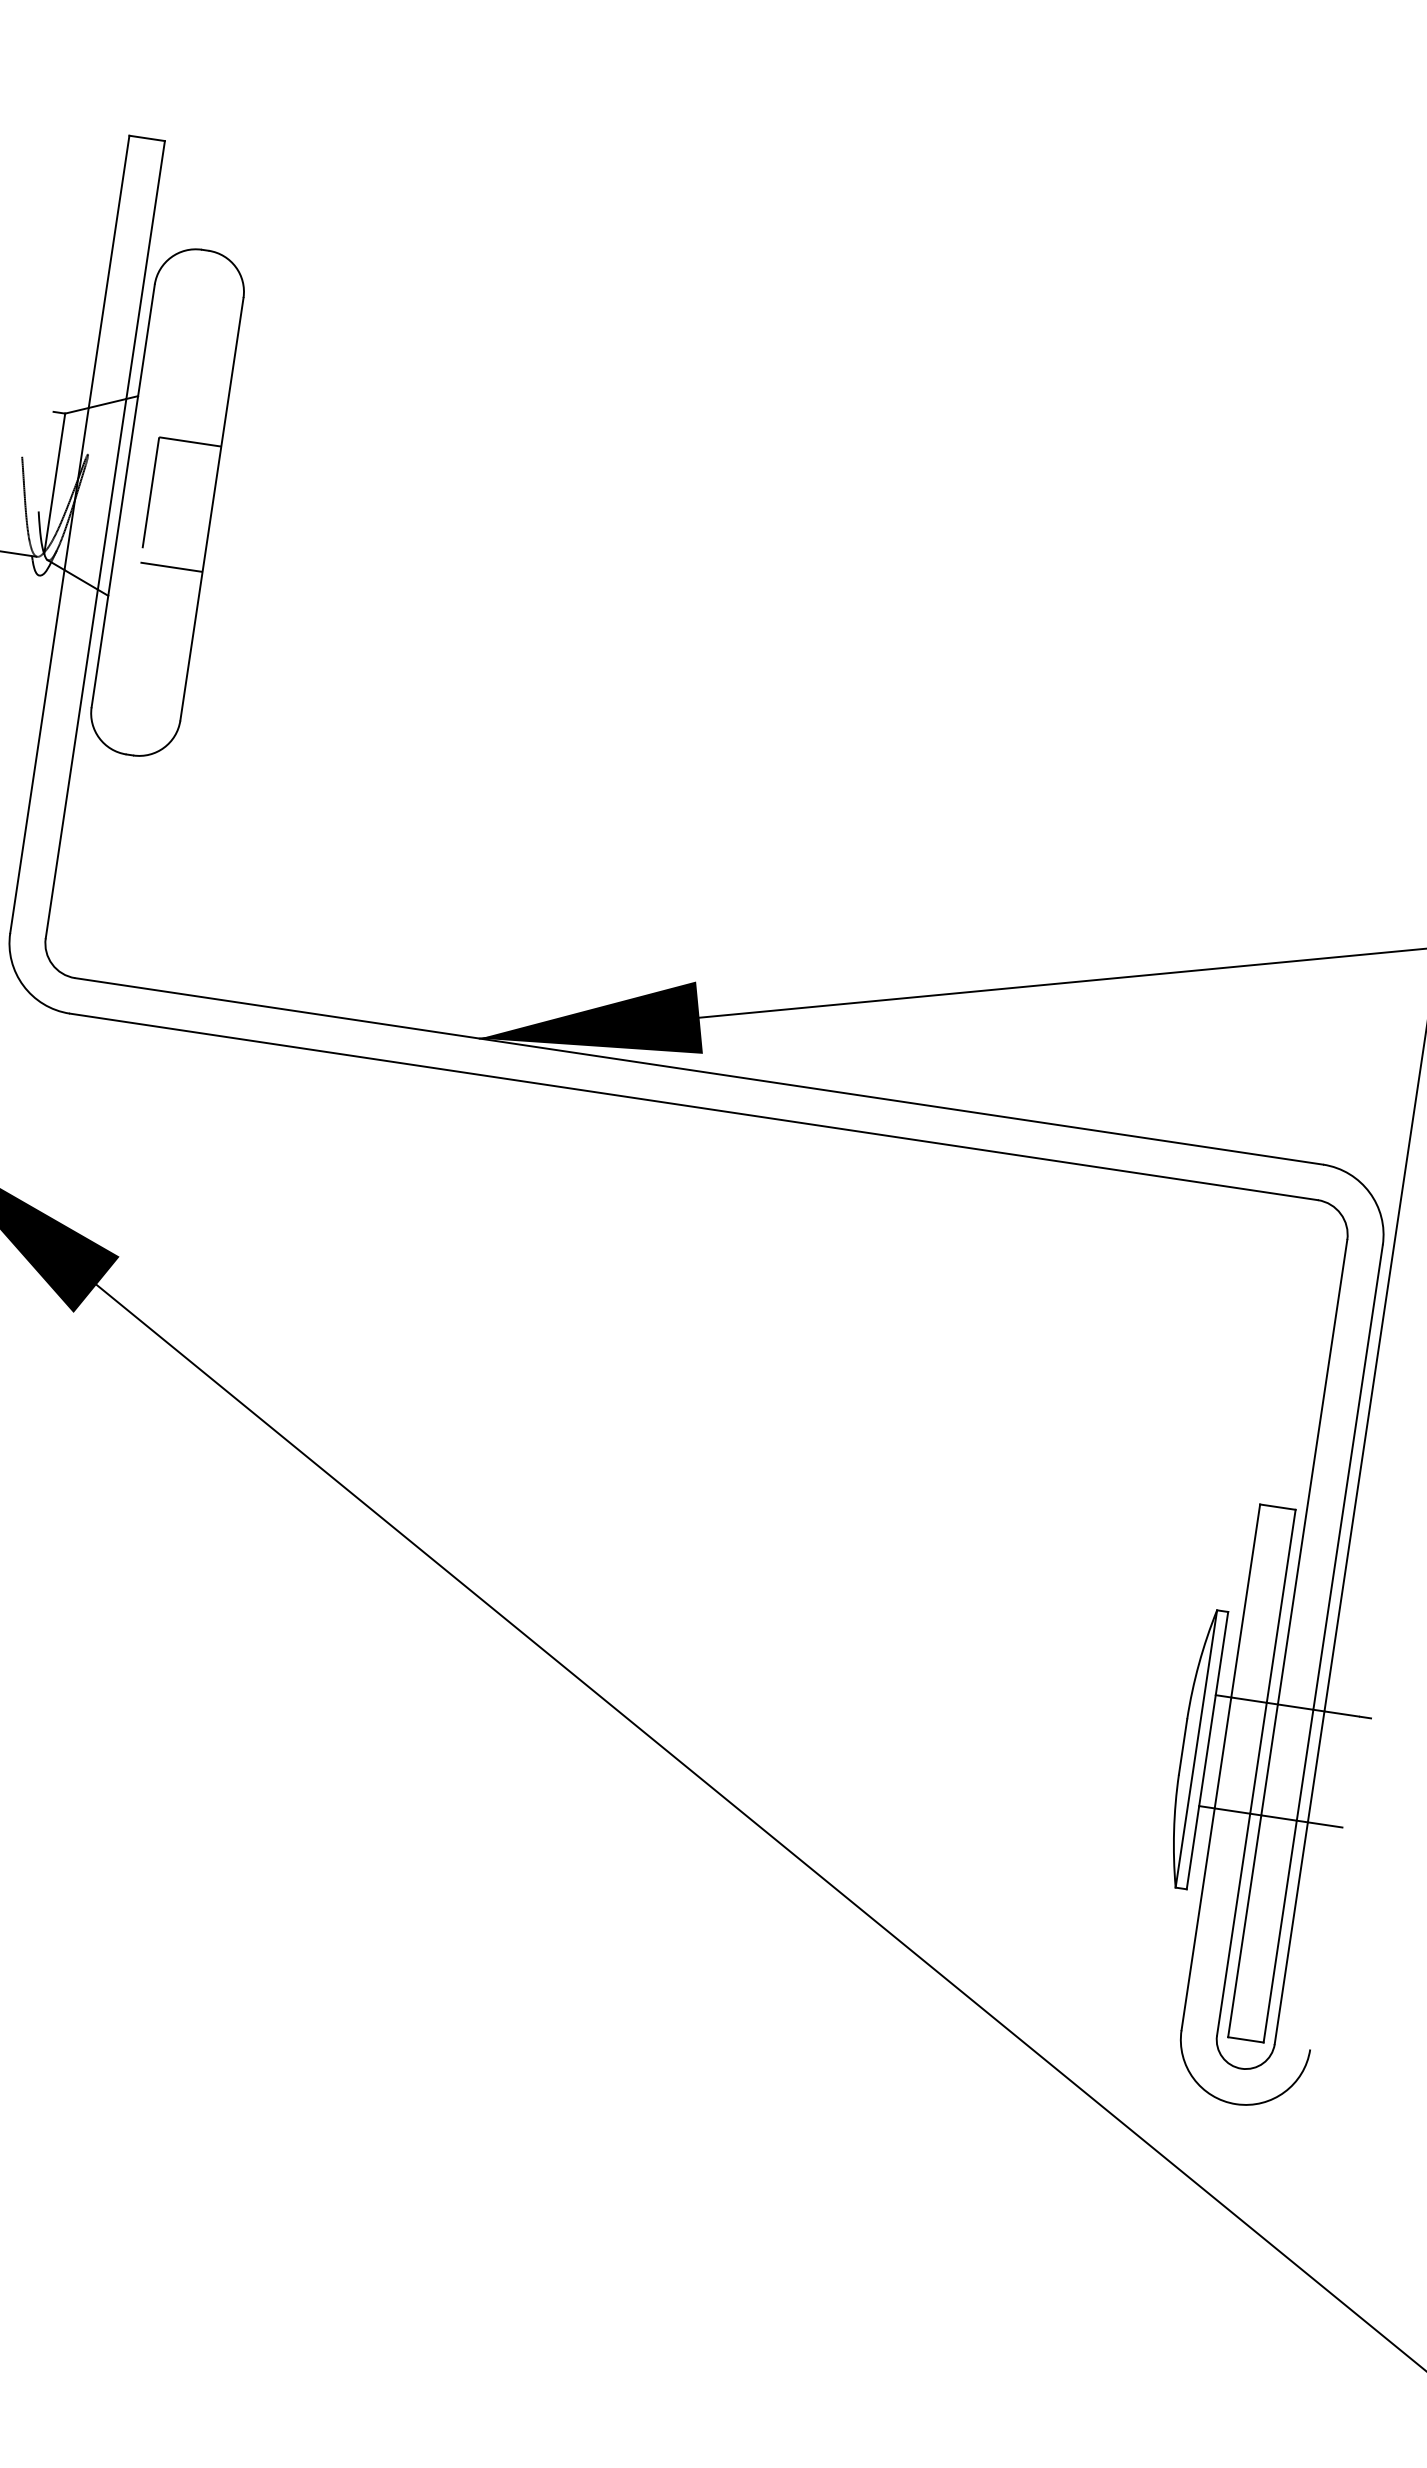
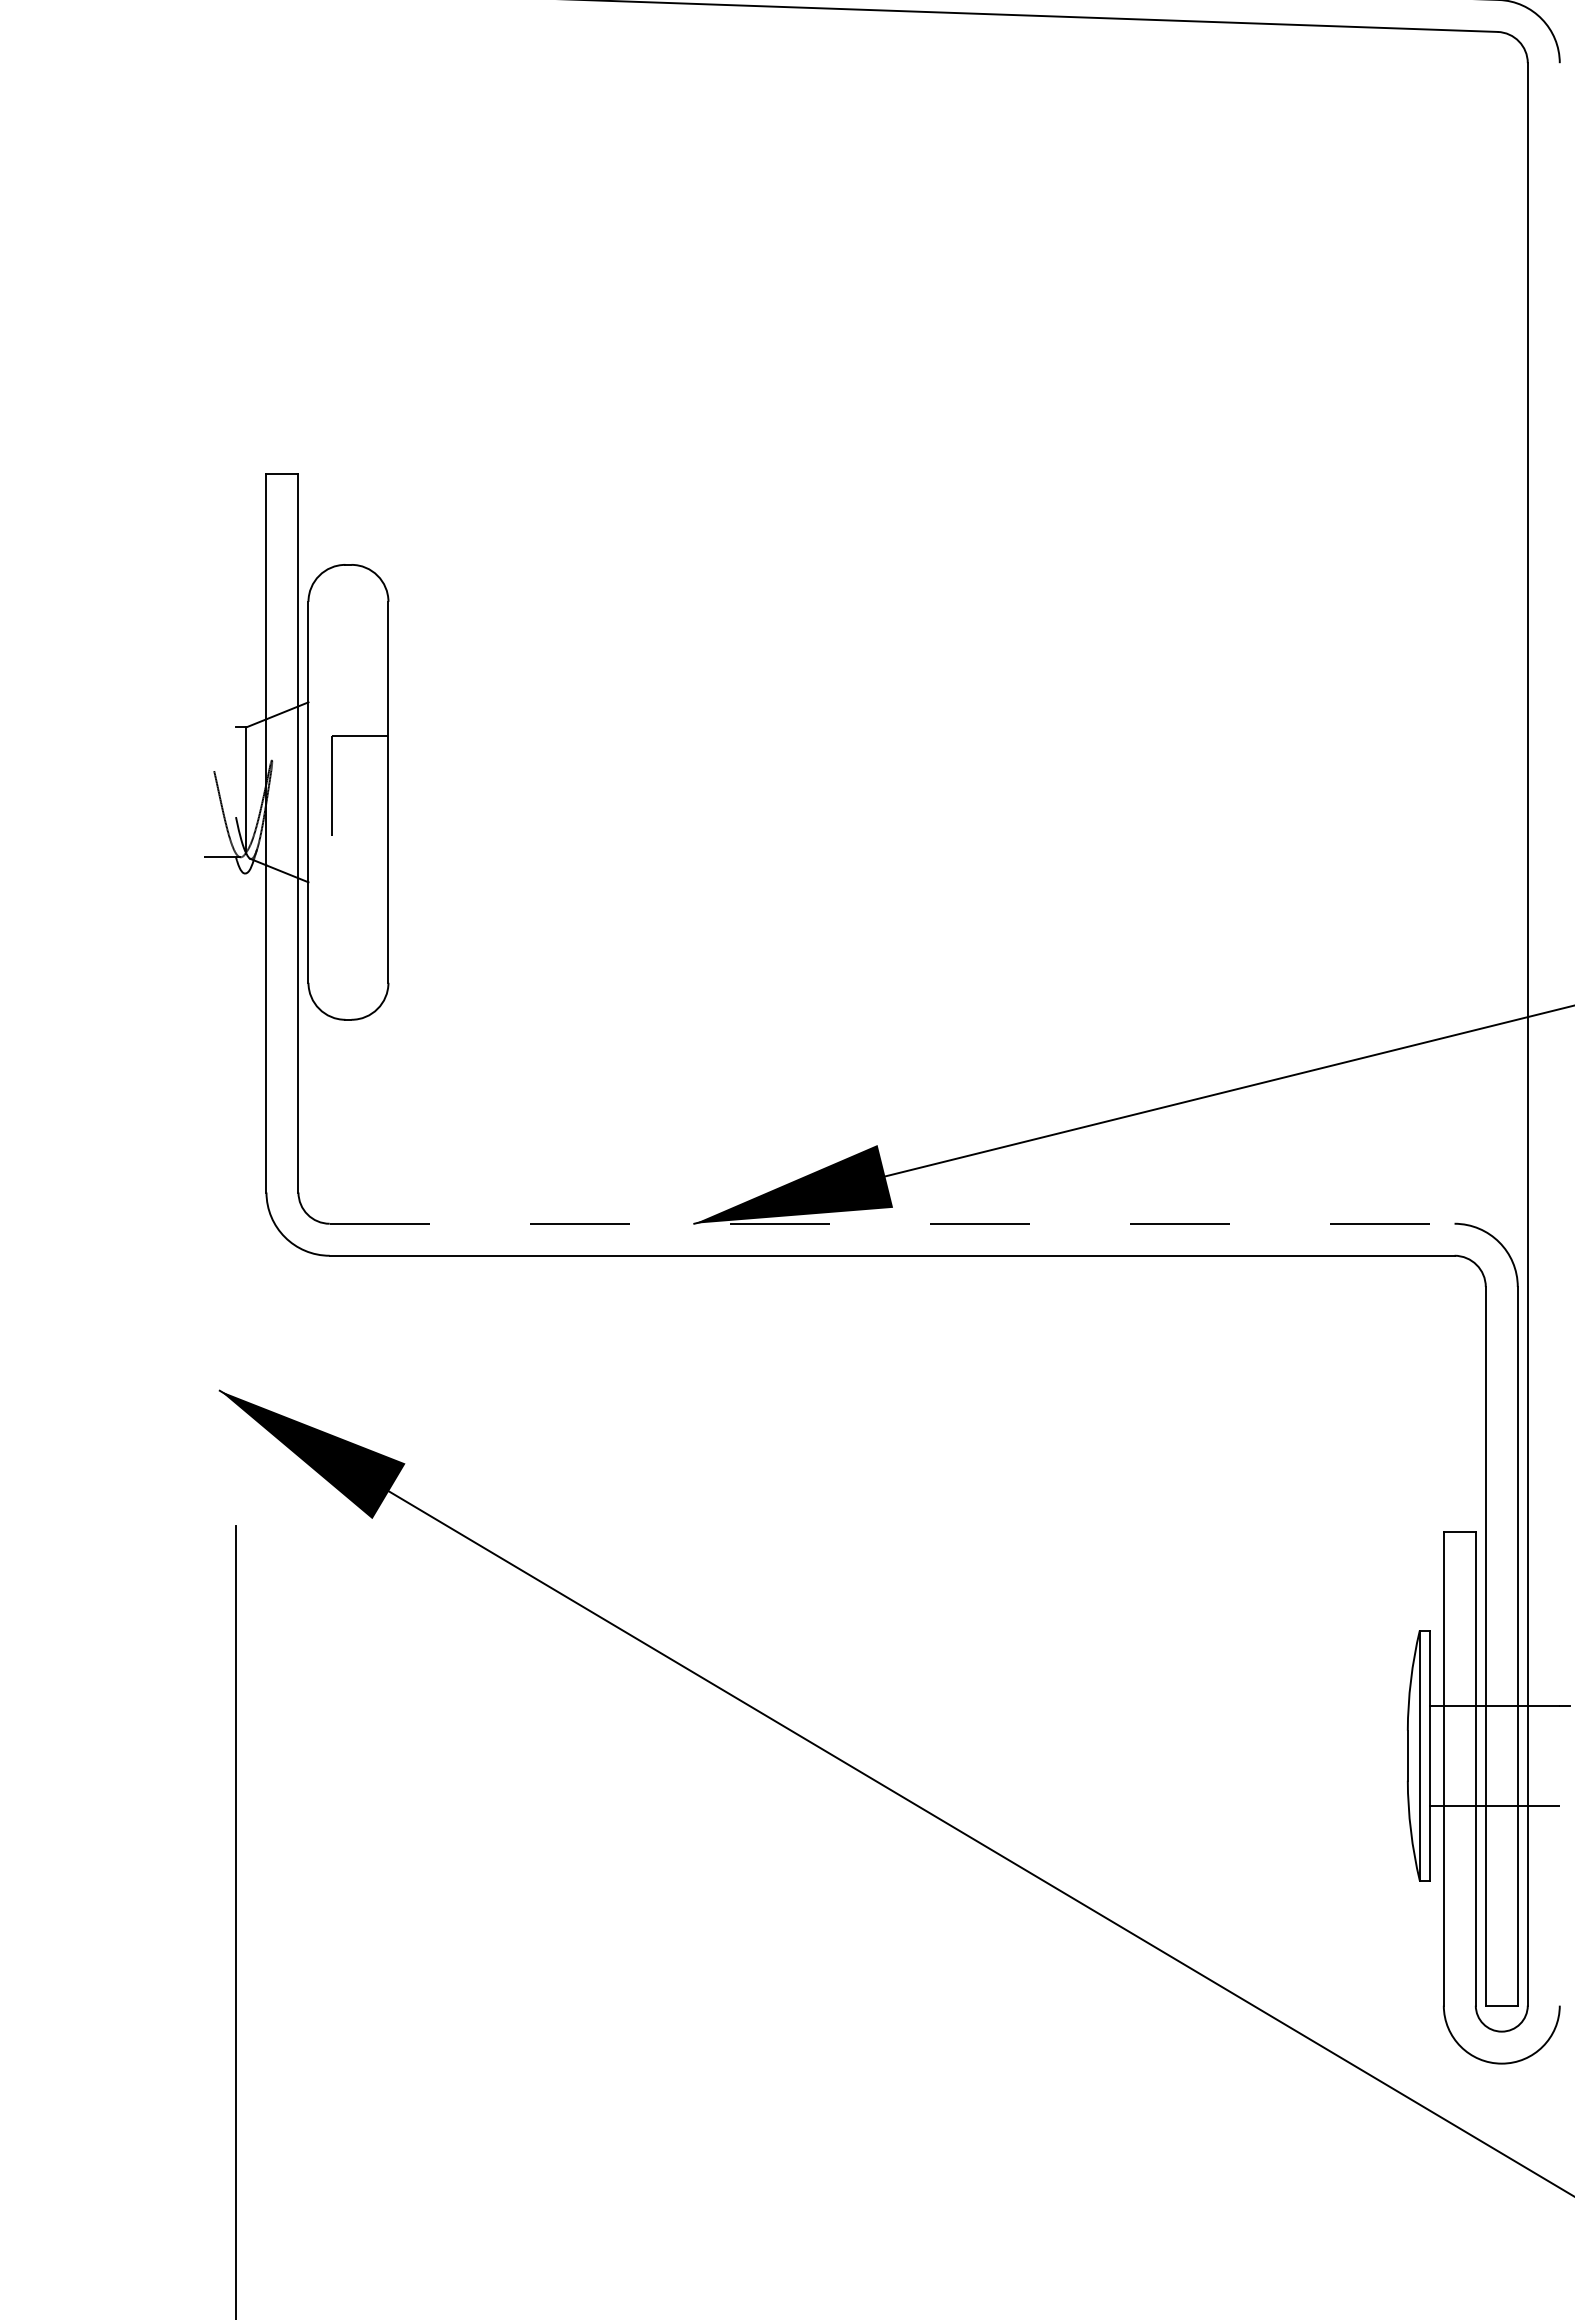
line: (171, 566) -> (360, 848), removed
line: (699, 1071) -> (892, 1223), solid -> dashed

